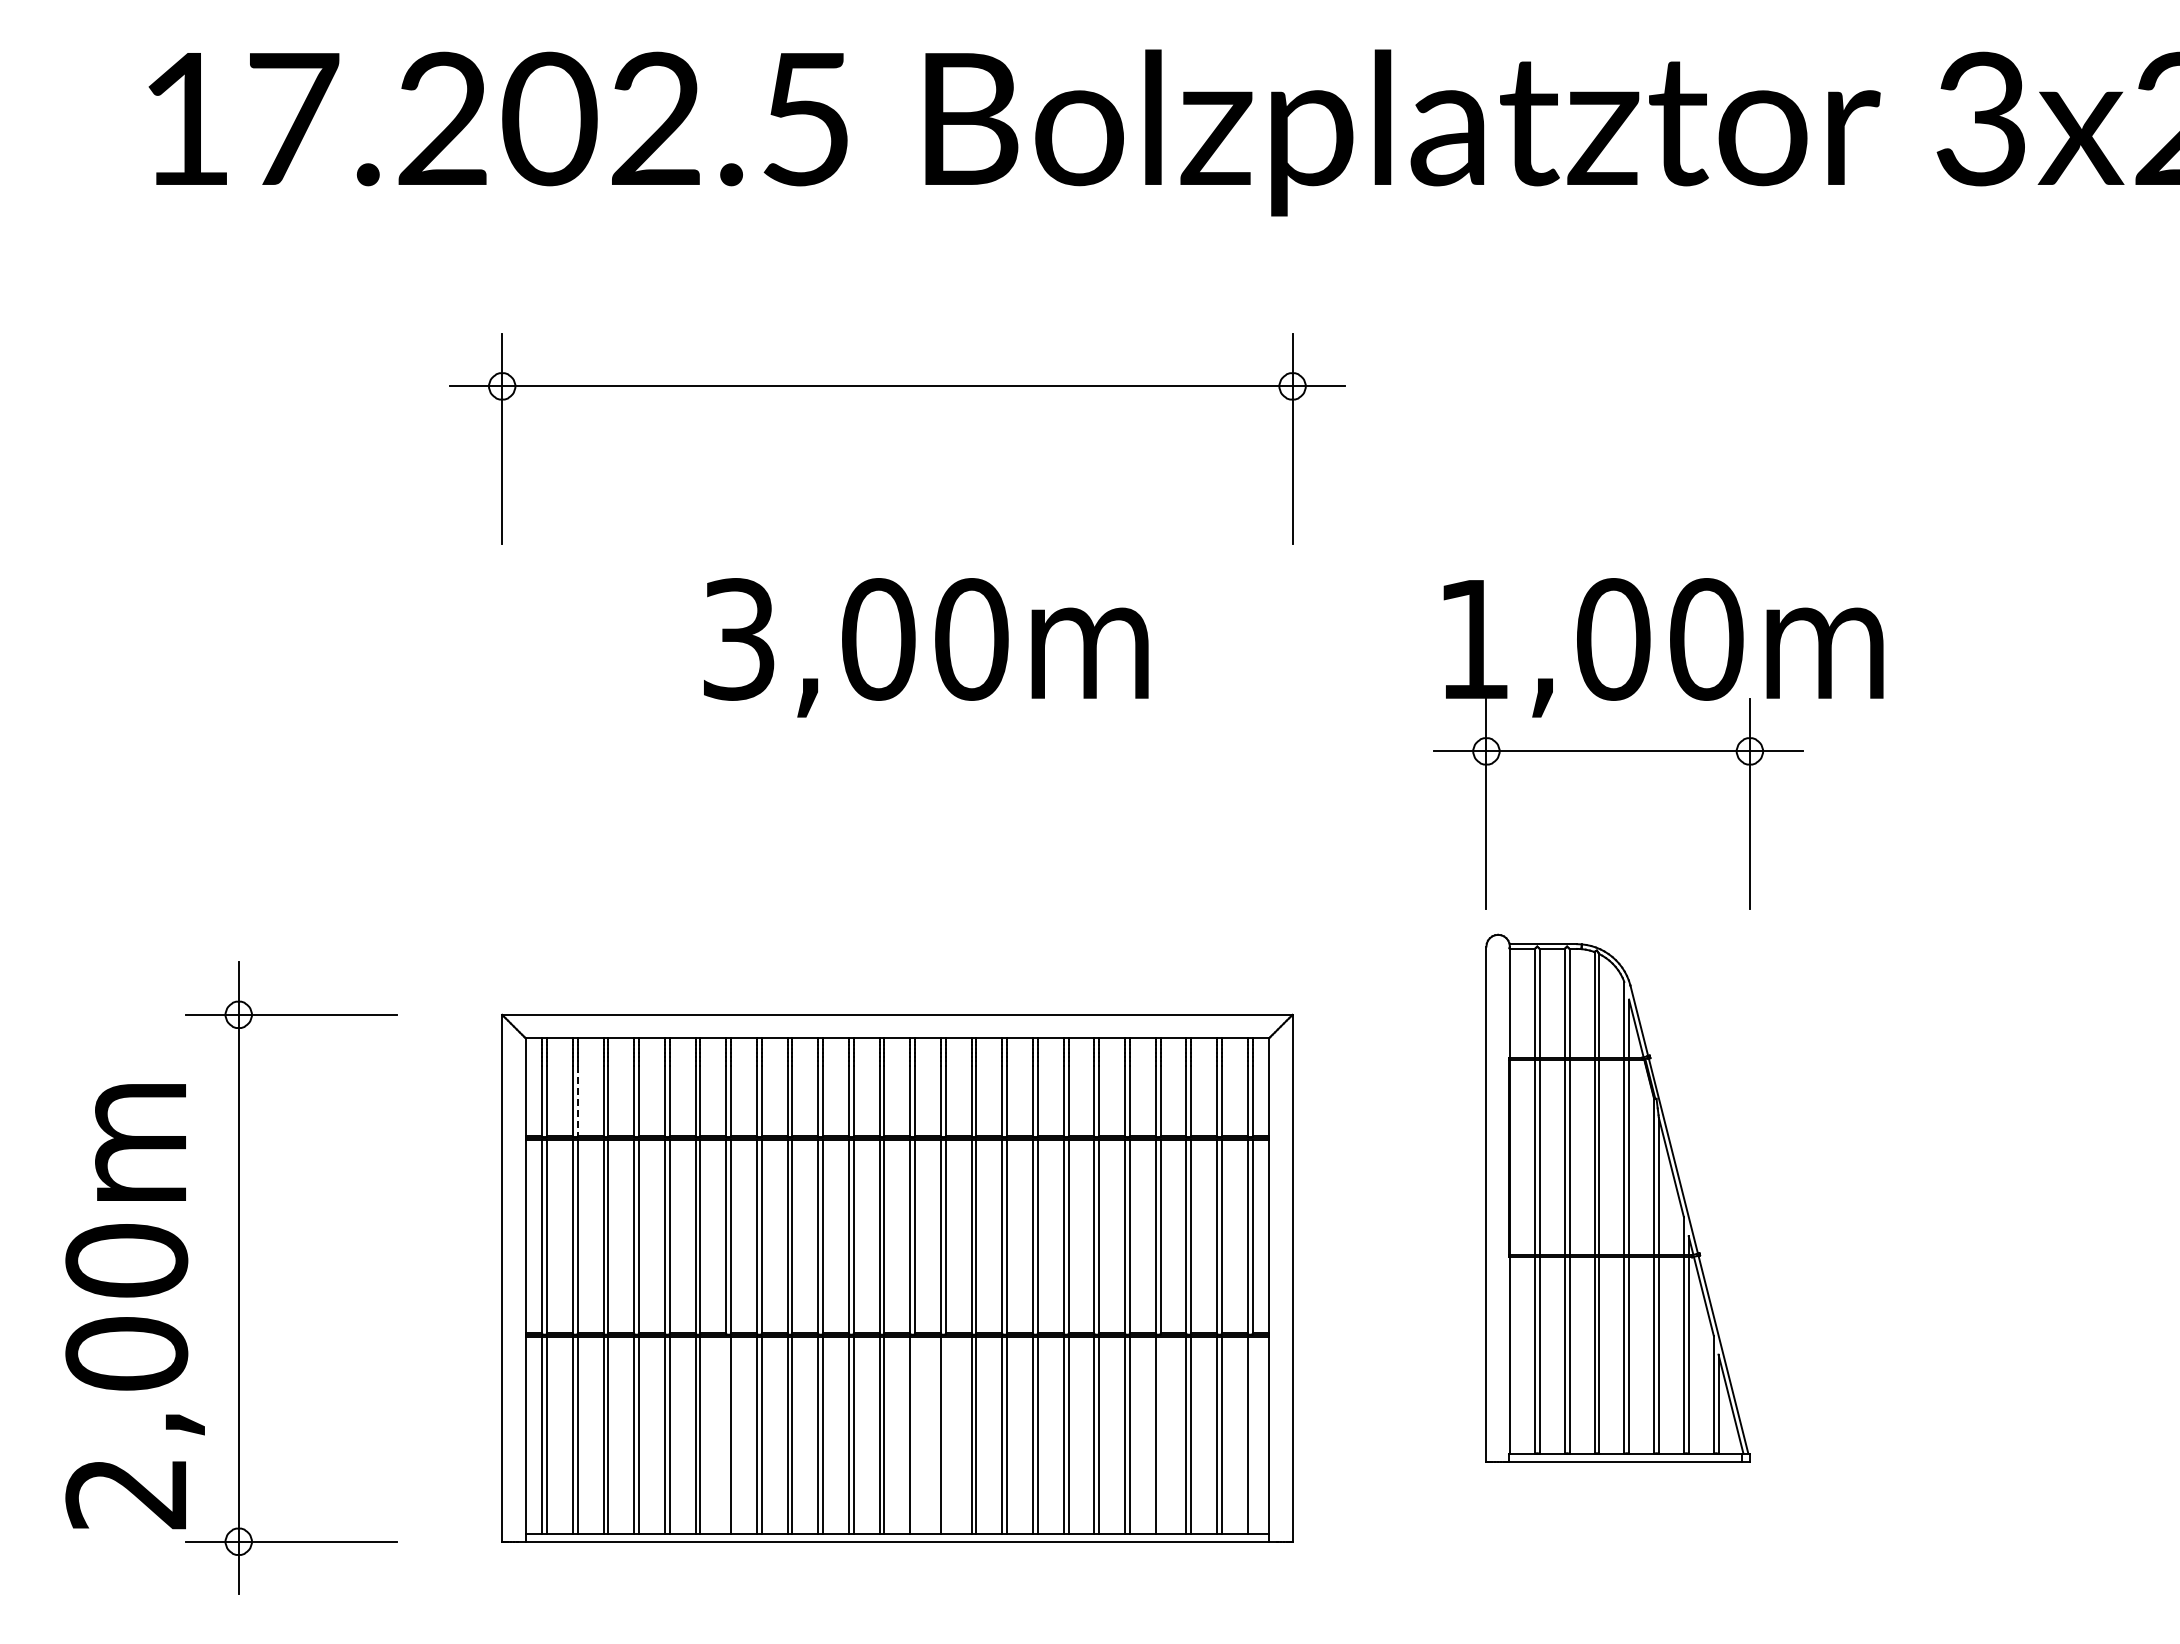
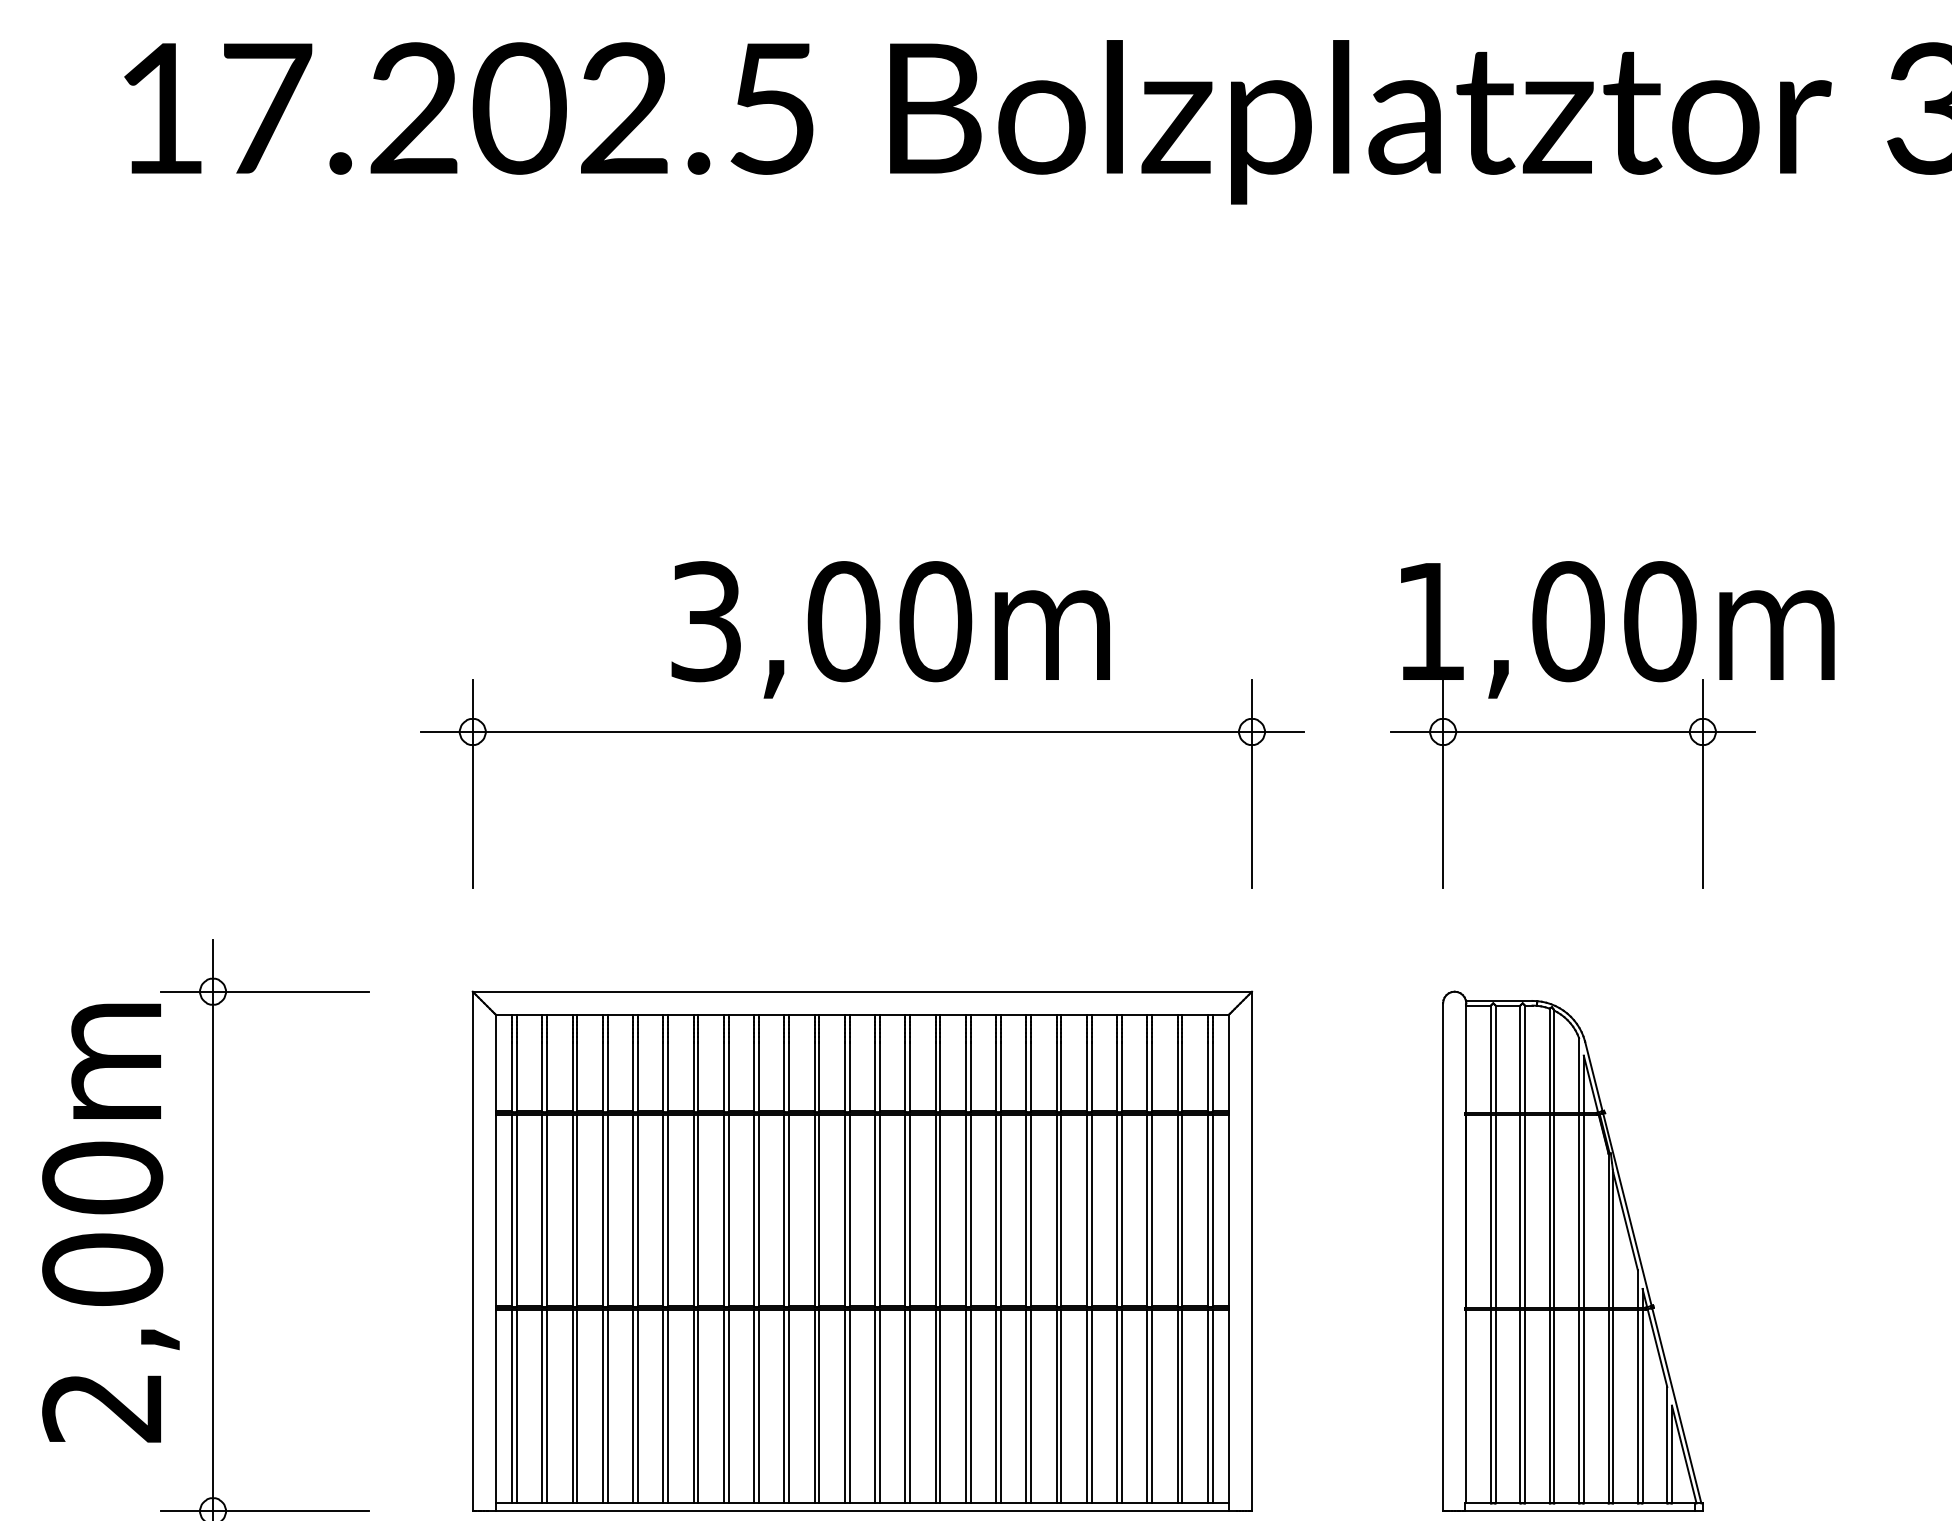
part: (897, 386) -> (862, 732), moved
line: (577, 1102) -> (547, 1078), dashed -> solid
part: (1617, 1197) -> (1572, 1250), moved
text: (134, 1306) -> (110, 1223), moved
line: (726, 1435) -> (693, 1406), added
line: (915, 1435) -> (880, 1406), added
line: (945, 1435) -> (909, 1406), added
line: (1160, 1435) -> (1121, 1406), added
line: (1252, 1435) -> (1212, 1406), added

